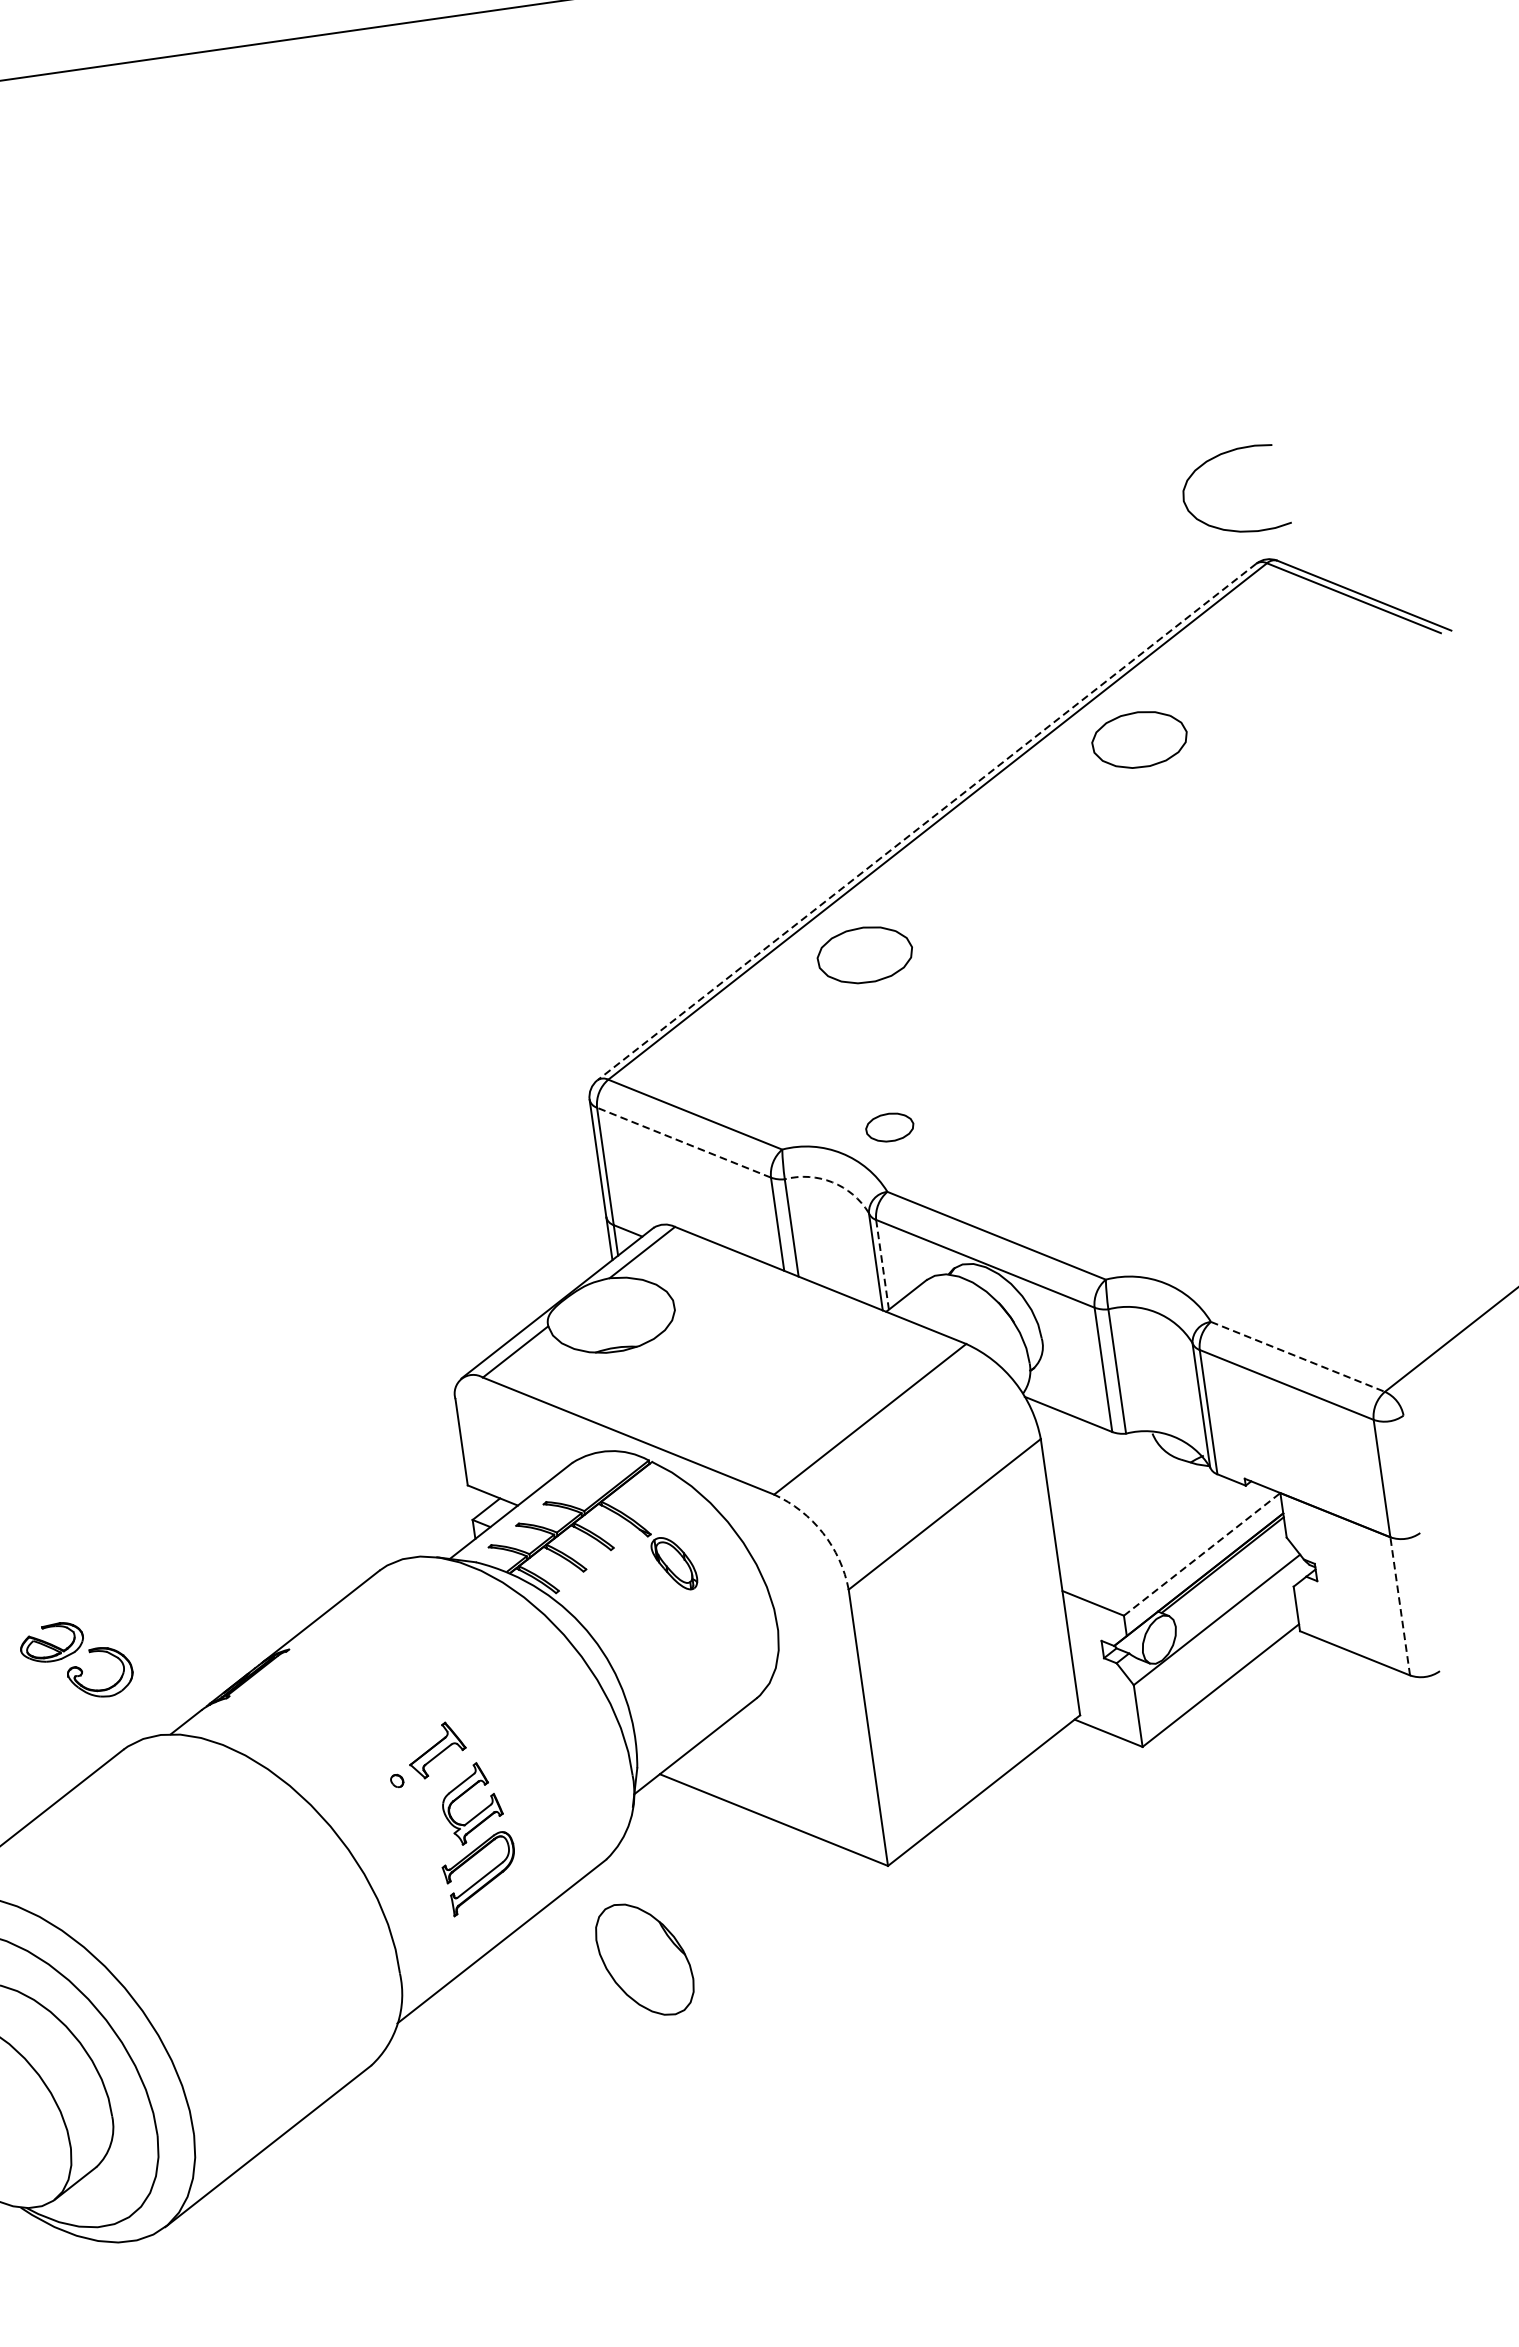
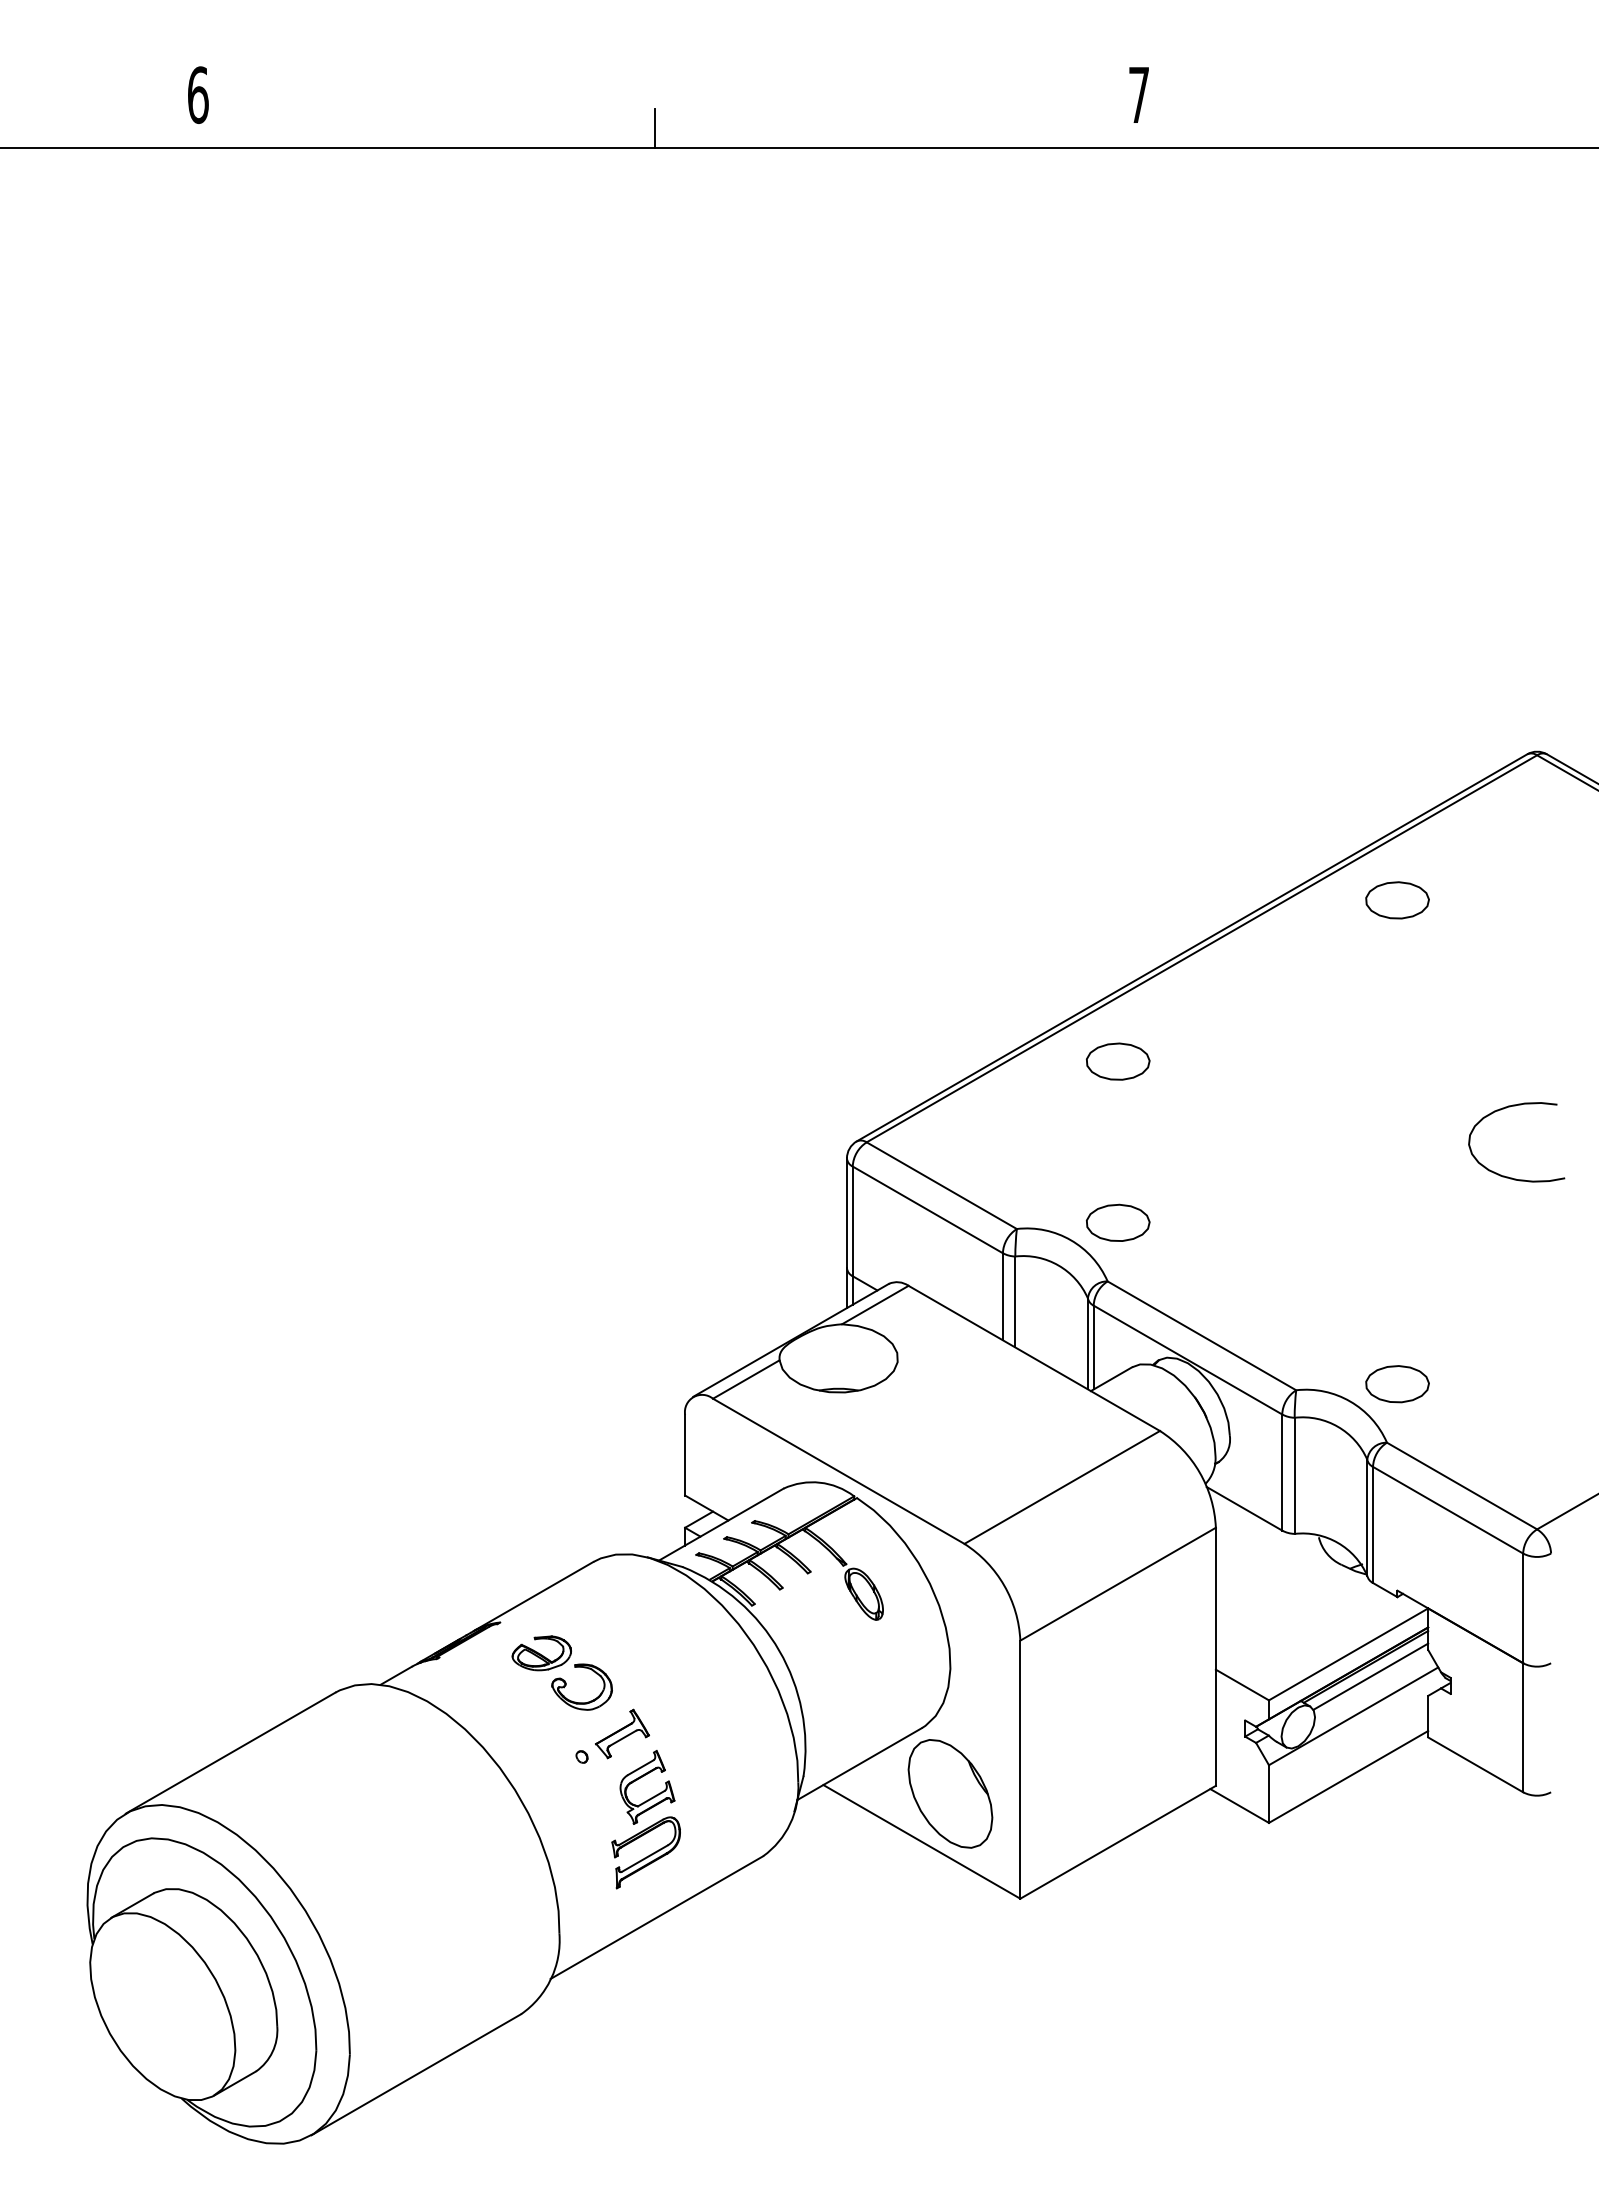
line: (226, 26) -> (654, 128), added
curve: (1230, 529) -> (1508, 1176), moved
part: (1139, 739) -> (1397, 900), size x0.71
line: (926, 822) -> (1191, 948), dashed -> solid
part: (865, 954) -> (1118, 1061), size x0.71
part: (890, 1127) -> (1118, 1222), size x1.43
line: (683, 1142) -> (927, 1209), dashed -> solid
arc: (832, 1182) -> (1058, 1265), dashed -> solid
part: (1213, 1258) -> (1397, 1384), added
line: (882, 1264) -> (1093, 1347), dashed -> solid
line: (1298, 1357) -> (1462, 1486), dashed -> solid
arc: (823, 1533) -> (1004, 1585), dashed -> solid
line: (1202, 1554) -> (1348, 1654), dashed -> solid
line: (1228, 1574) -> (1370, 1676), added
line: (1400, 1606) -> (1523, 1727), dashed -> solid
part: (75, 1660) -> (561, 1672), moved
part: (644, 1959) -> (950, 1793), moved

